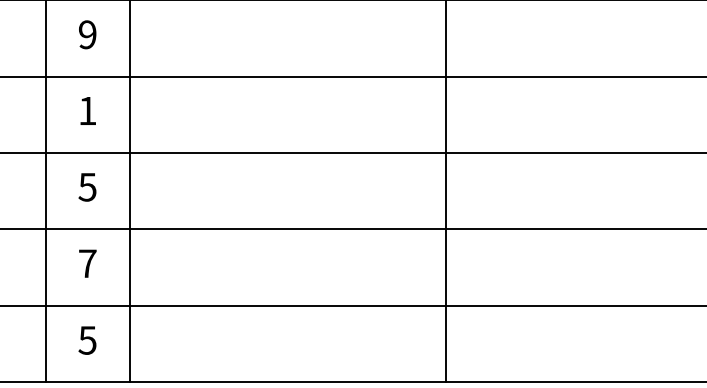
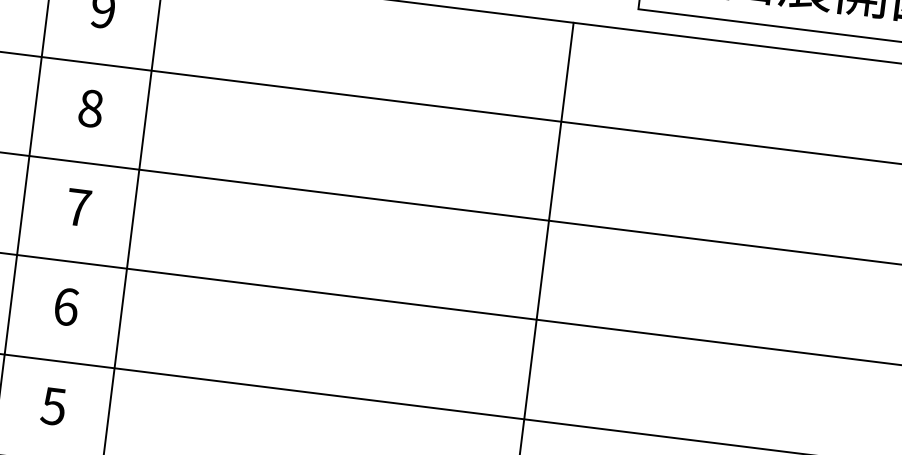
text: (87, 110) -> (90, 107), 1 -> 8
text: (87, 187) -> (78, 207), 5 -> 7
text: (87, 263) -> (66, 306), 7 -> 6

